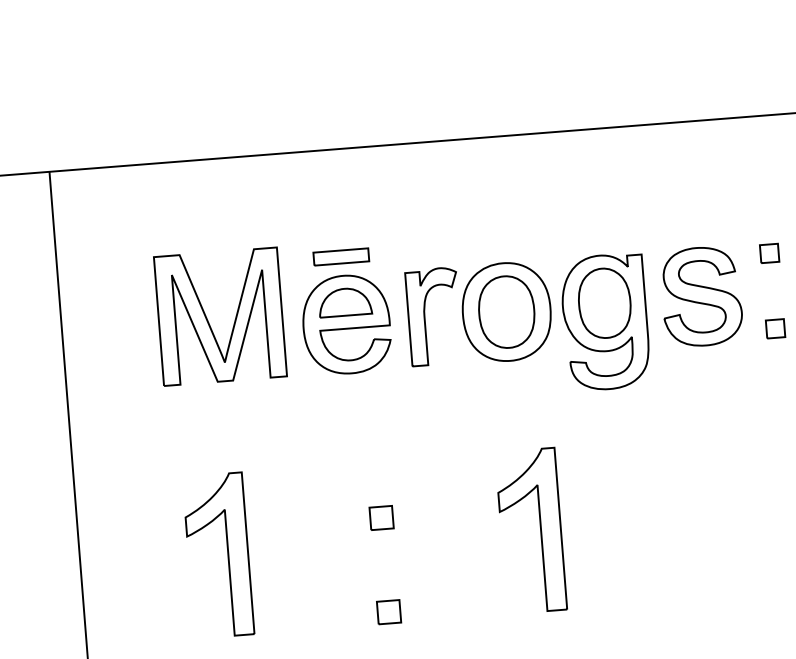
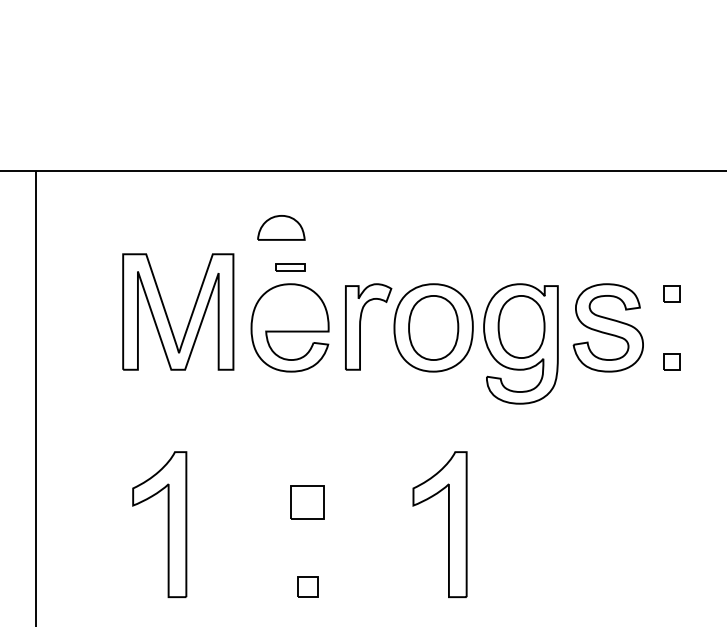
part: (341, 256) -> (290, 266), size x0.6
part: (345, 301) -> (281, 227), moved
part: (381, 517) -> (307, 502), size x1.6

